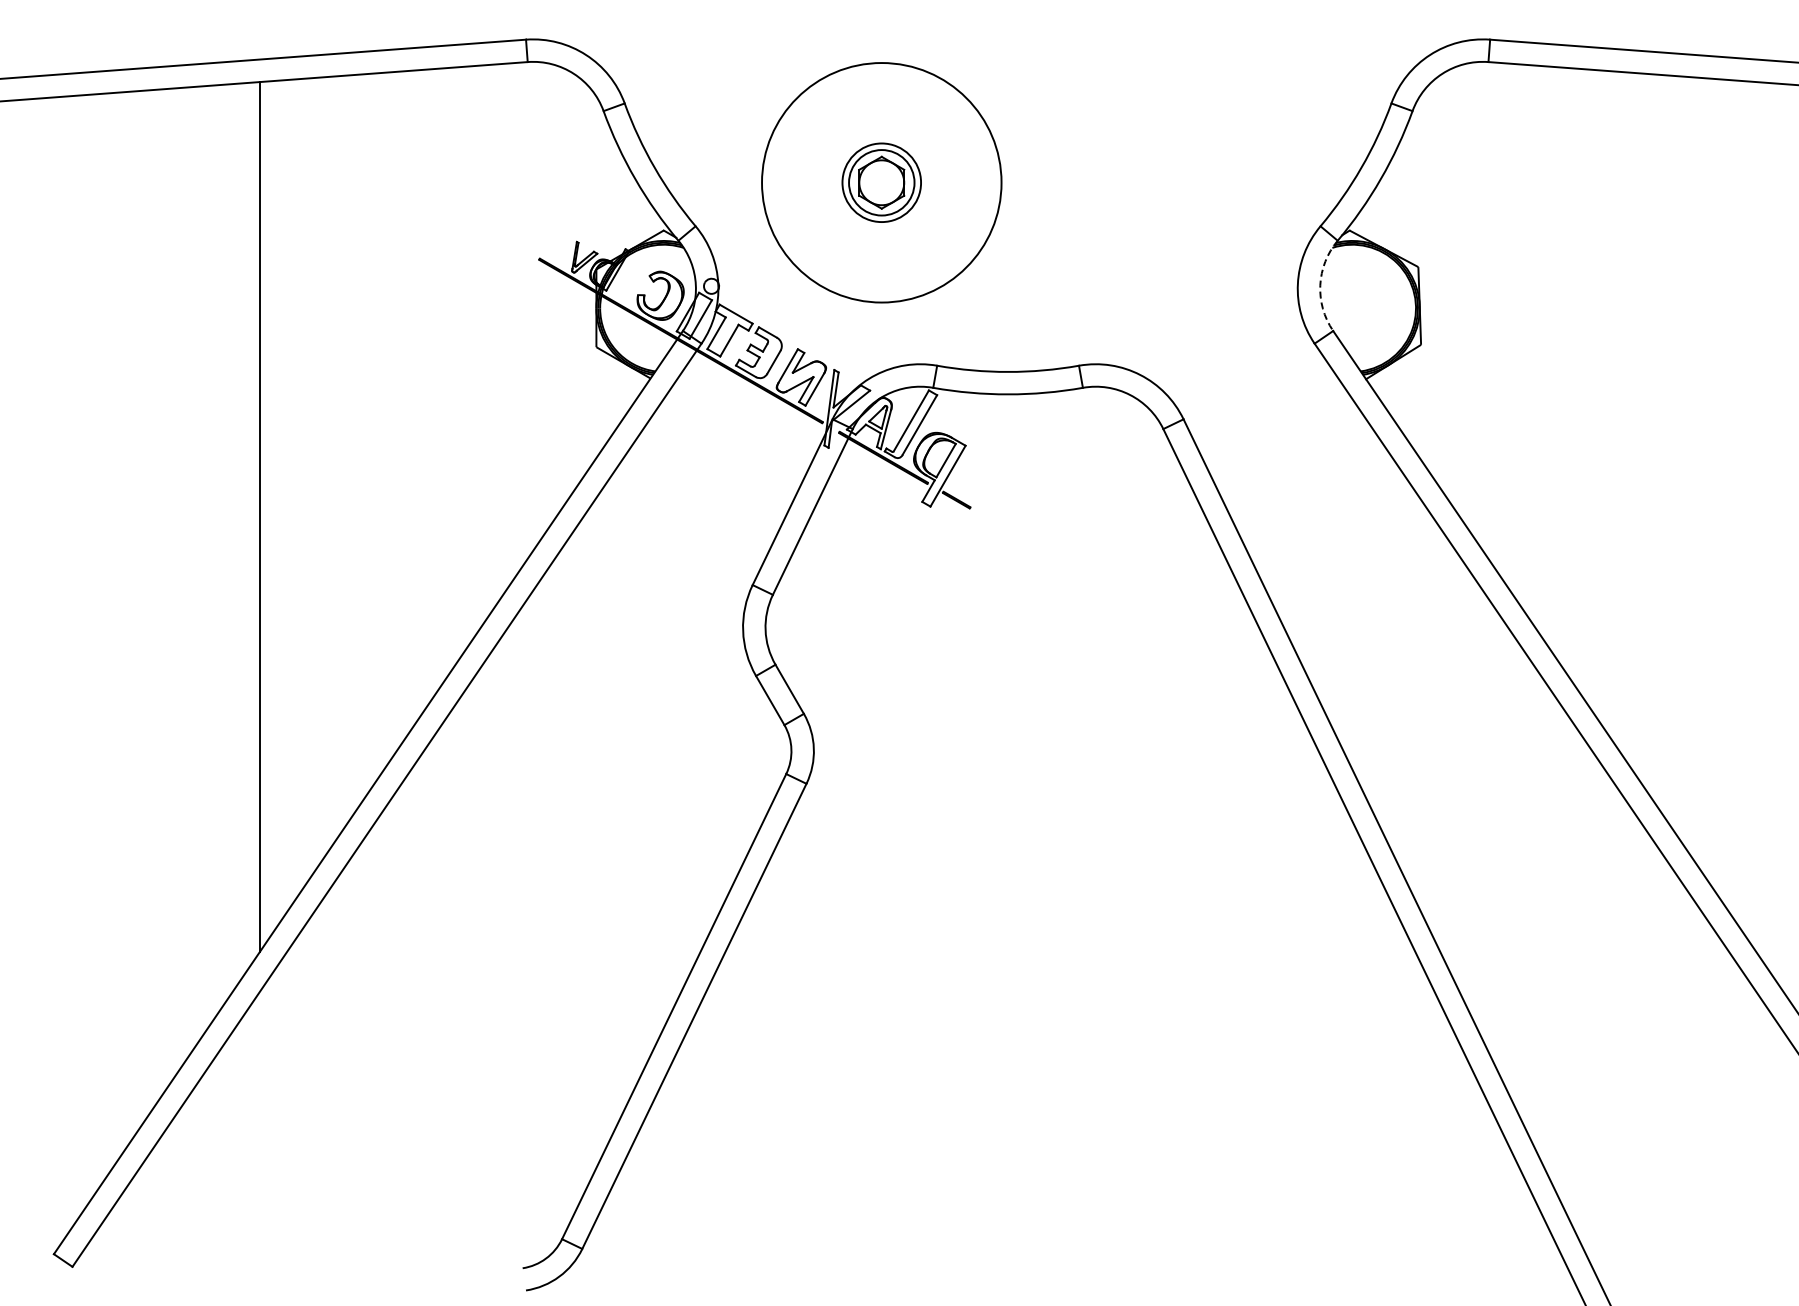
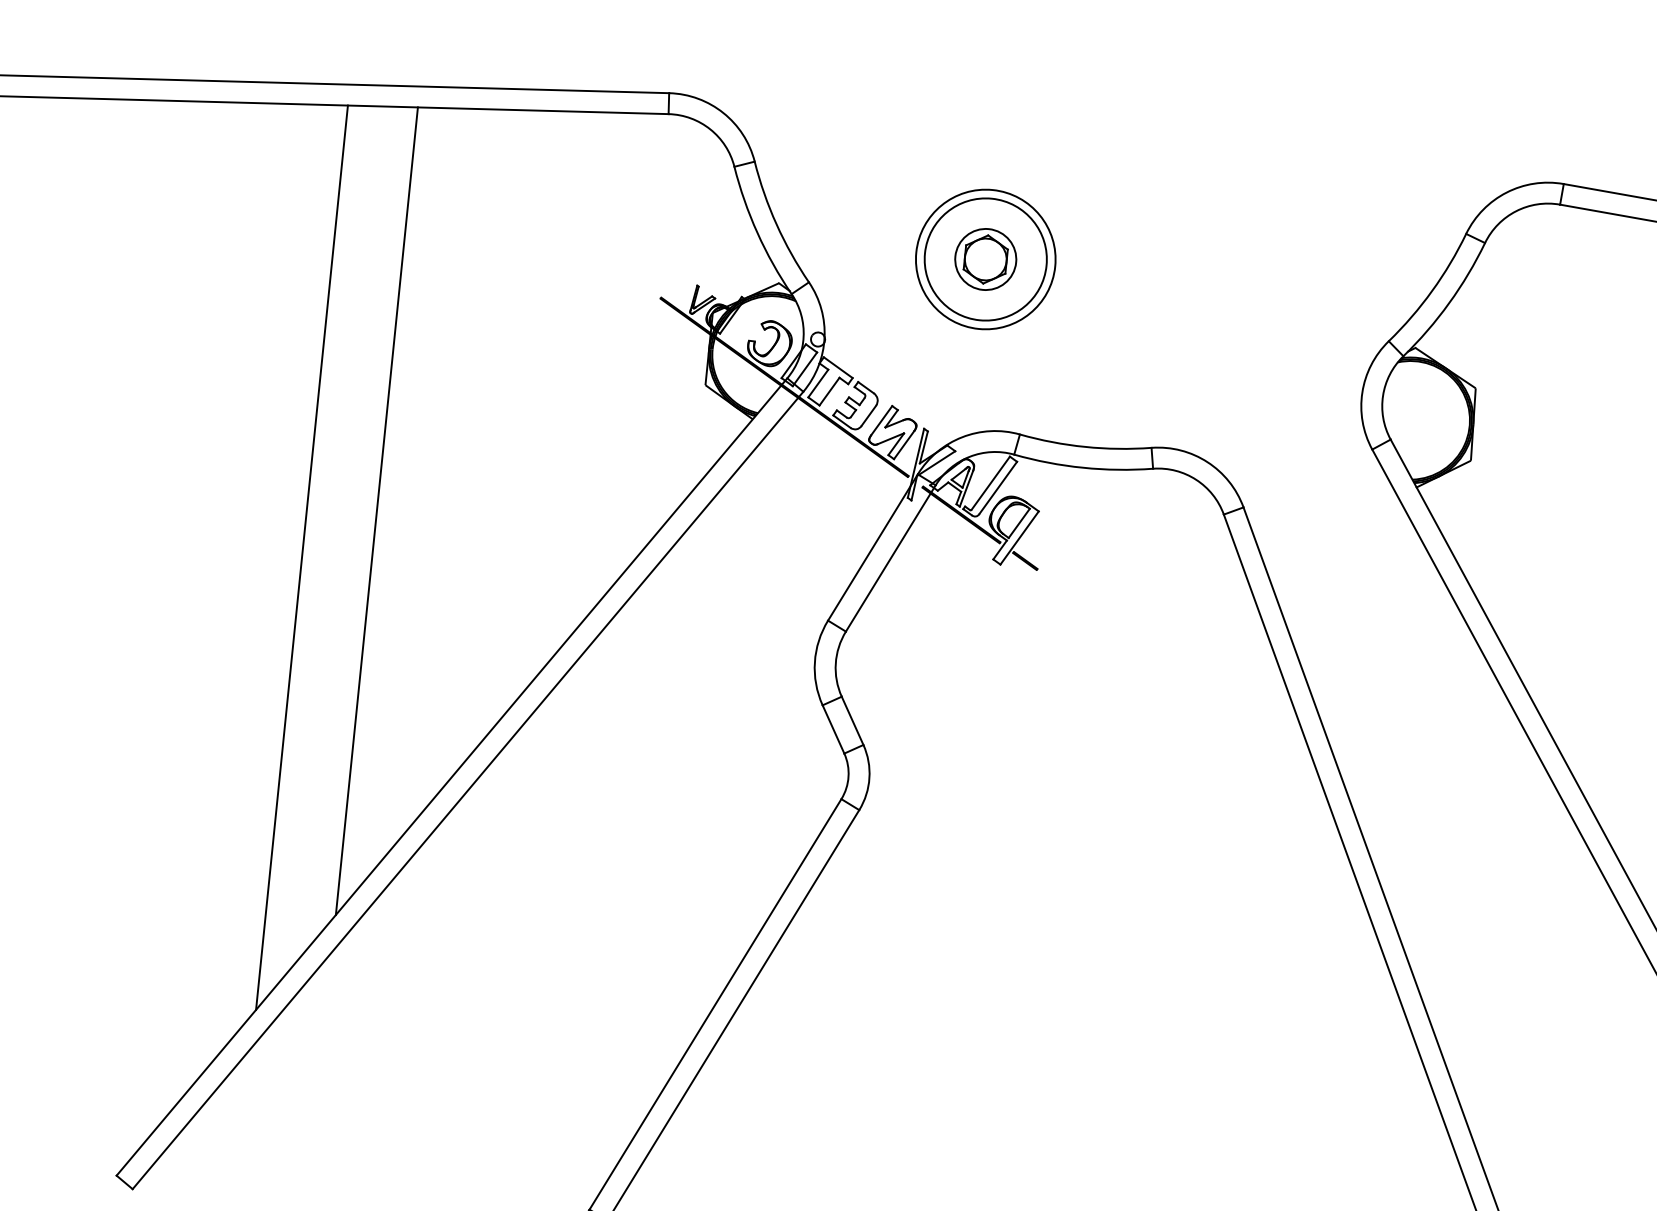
circle: (881, 182) -> (985, 259), size x0.62
circle: (881, 182) -> (985, 259), size x1.67
arc: (1320, 285) -> (1383, 396), dashed -> solid
line: (184, 574) -> (301, 557), added

